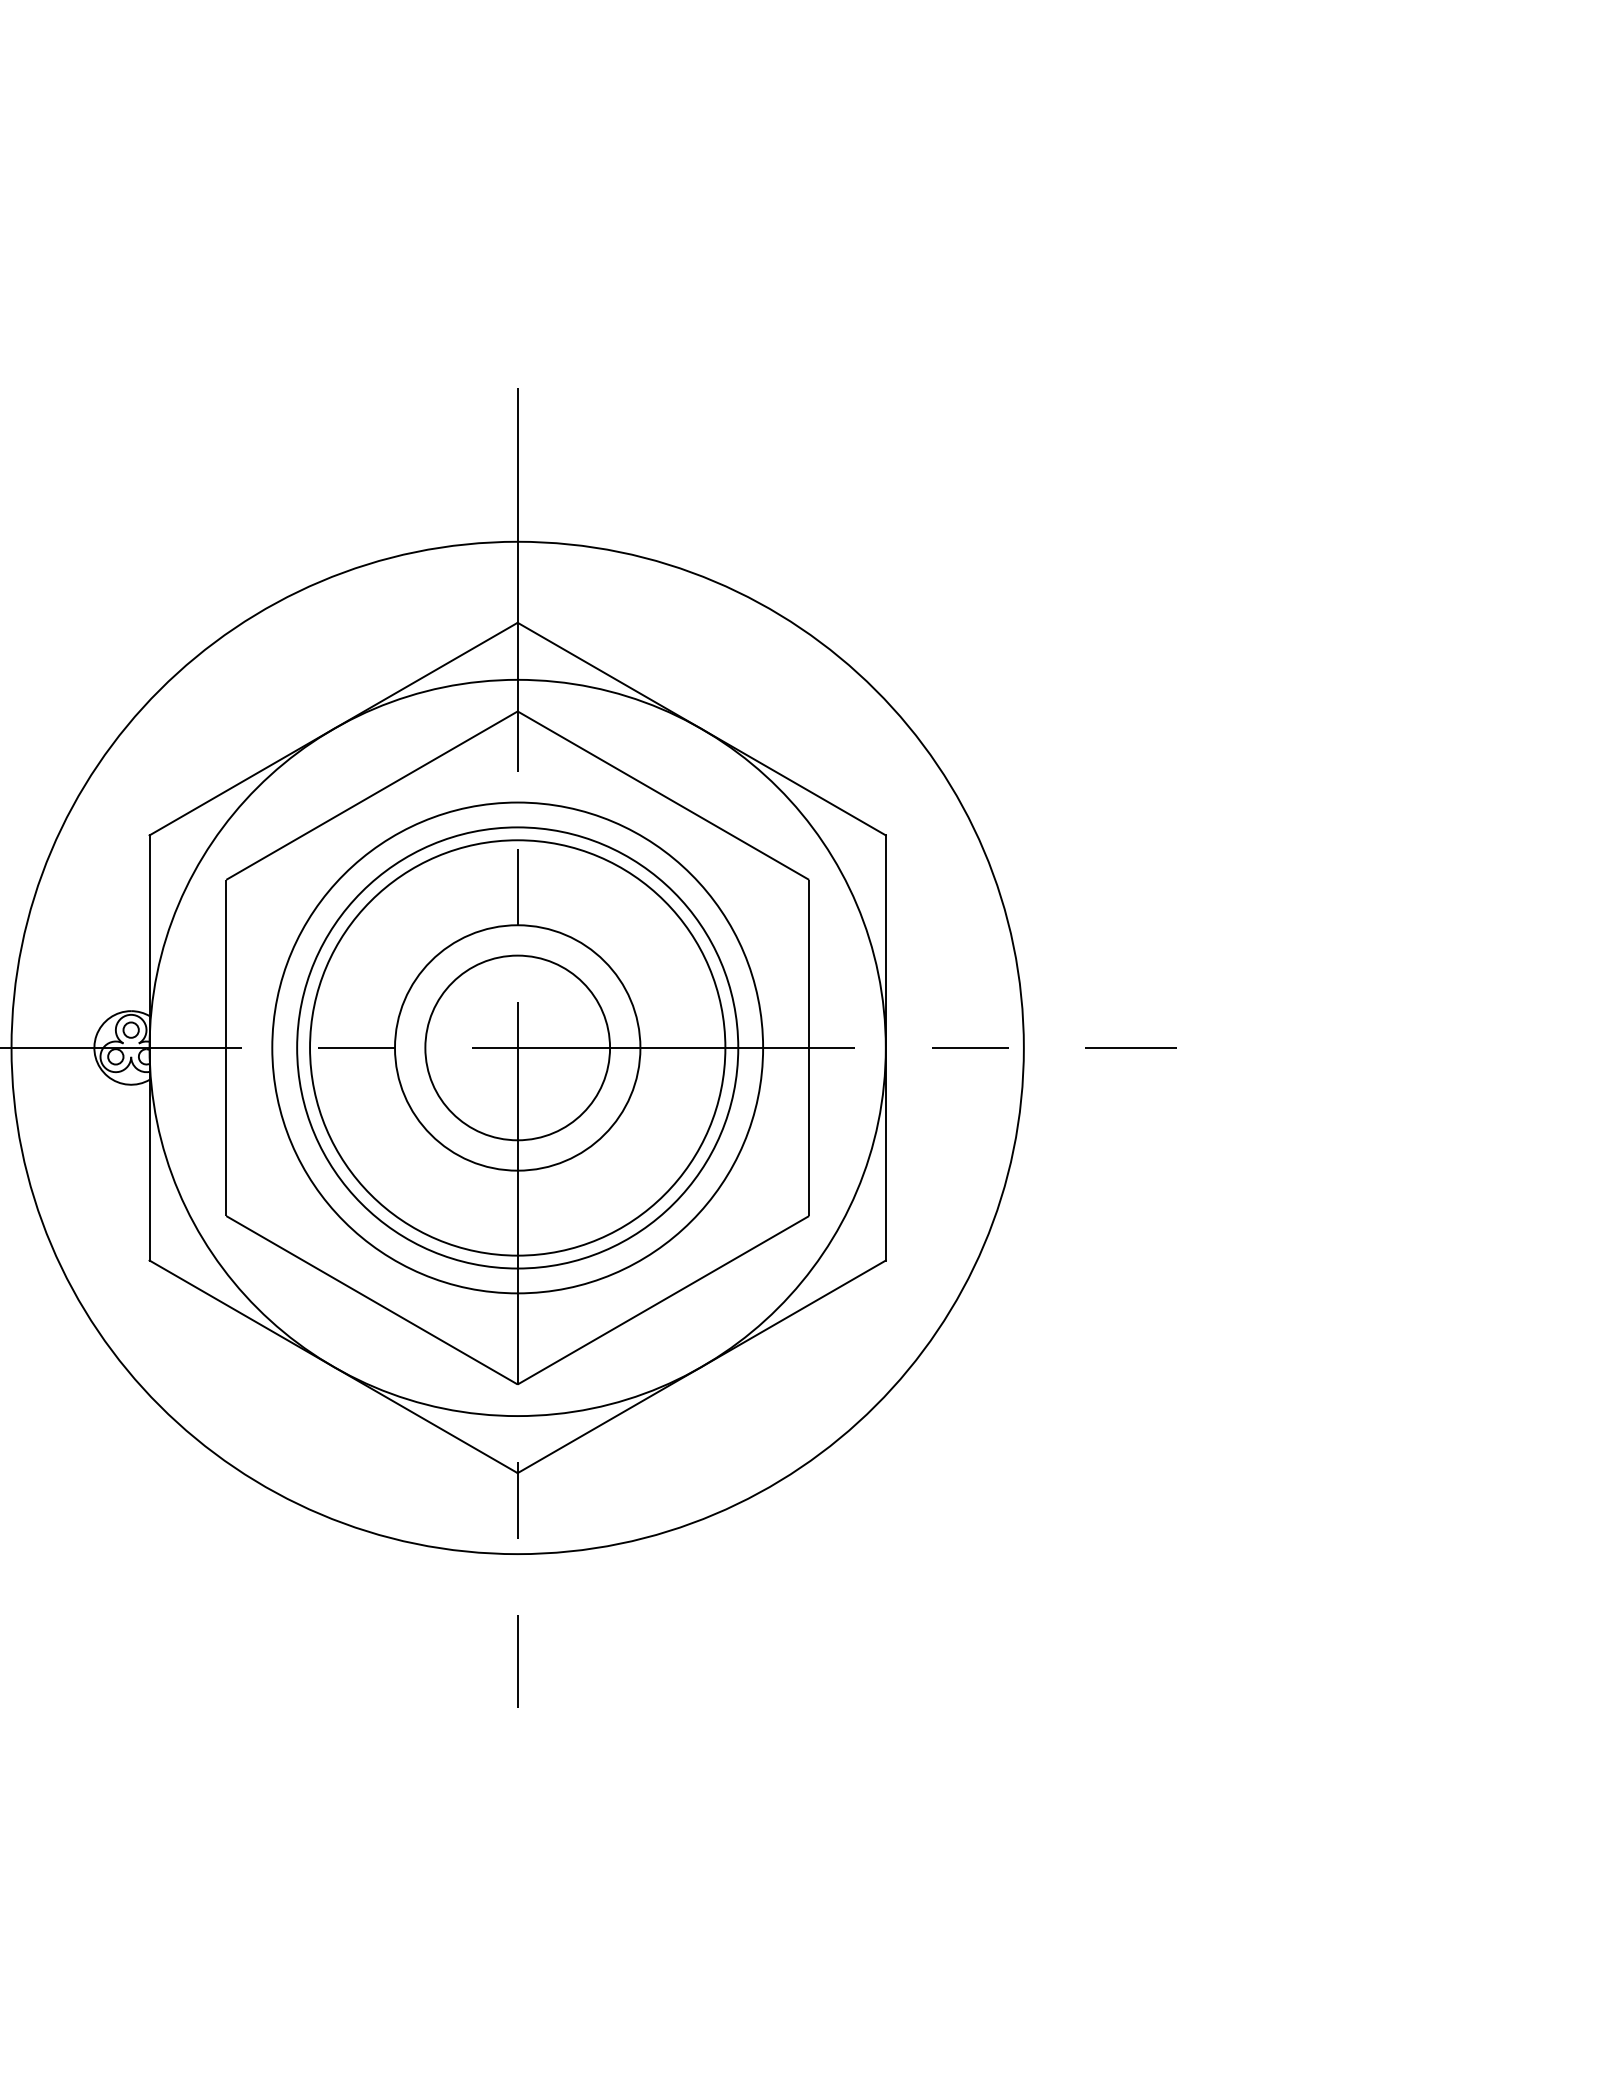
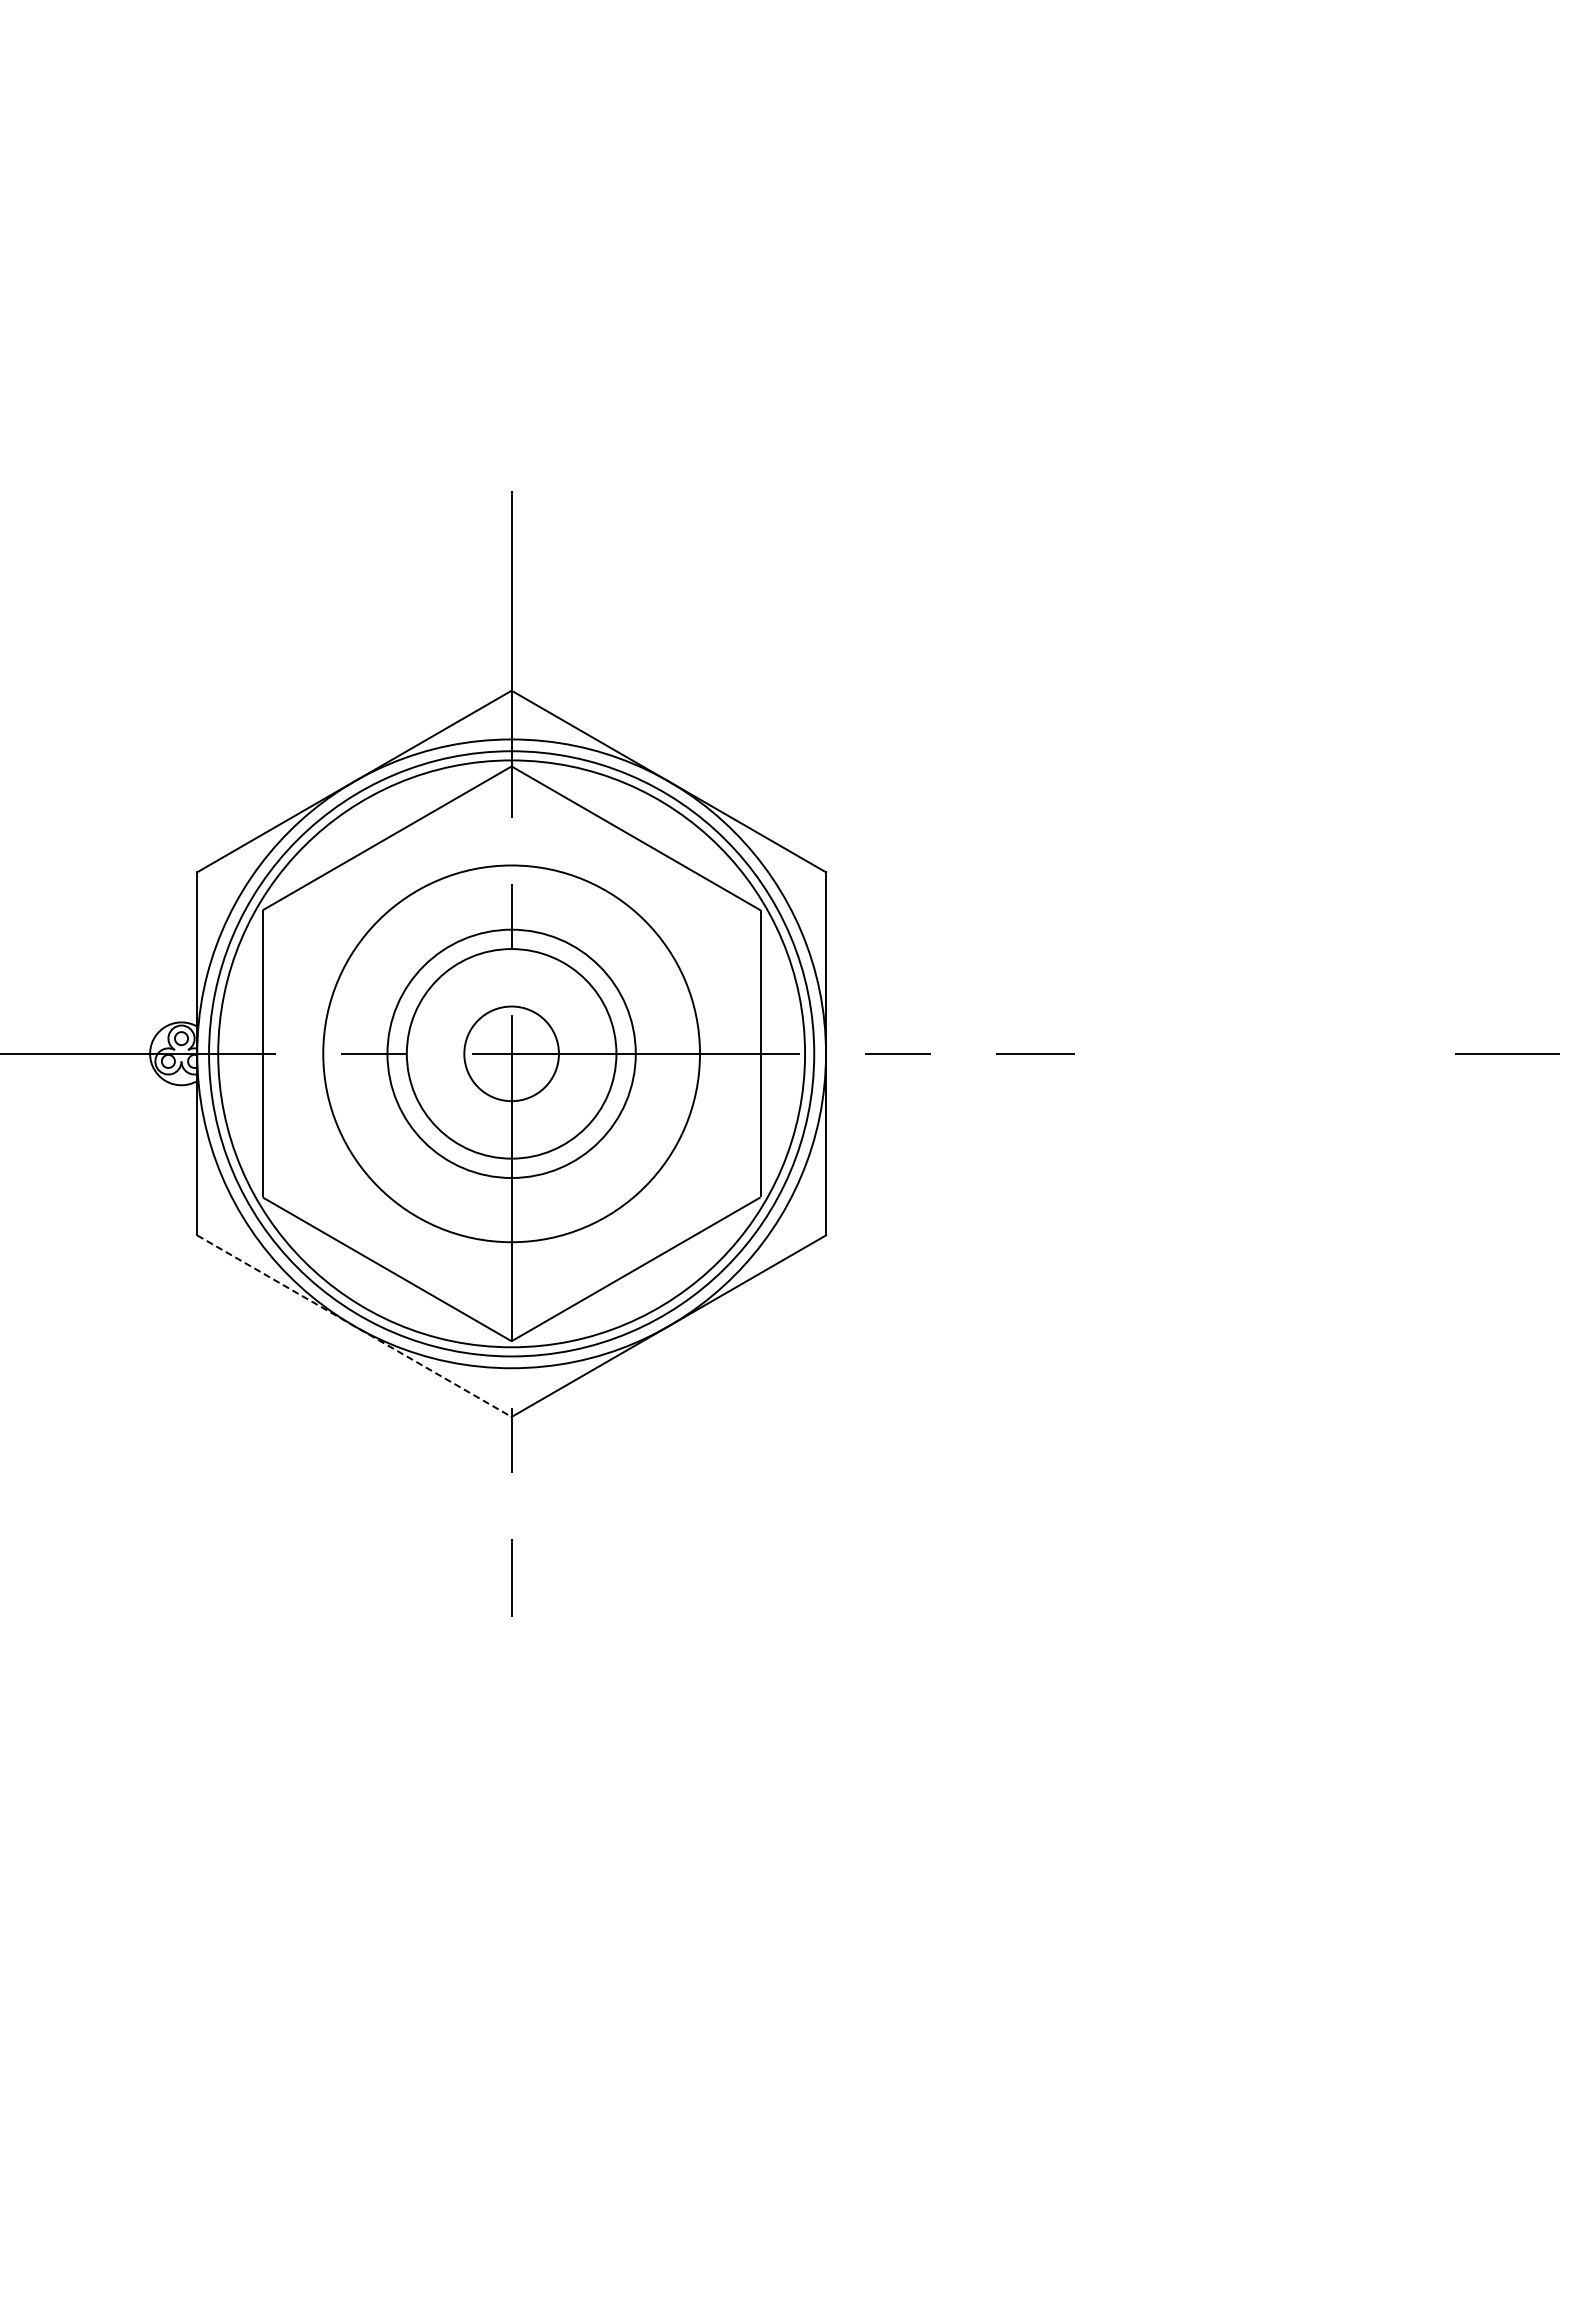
circle: (517, 1047) -> (511, 1053), size x0.6
circle: (517, 1047) -> (511, 1053), size x0.7
circle: (517, 1047) -> (511, 1053), size x0.7
circle: (517, 1047) -> (511, 1053), size x1.4
line: (333, 1367) -> (354, 1326), solid -> dashed

